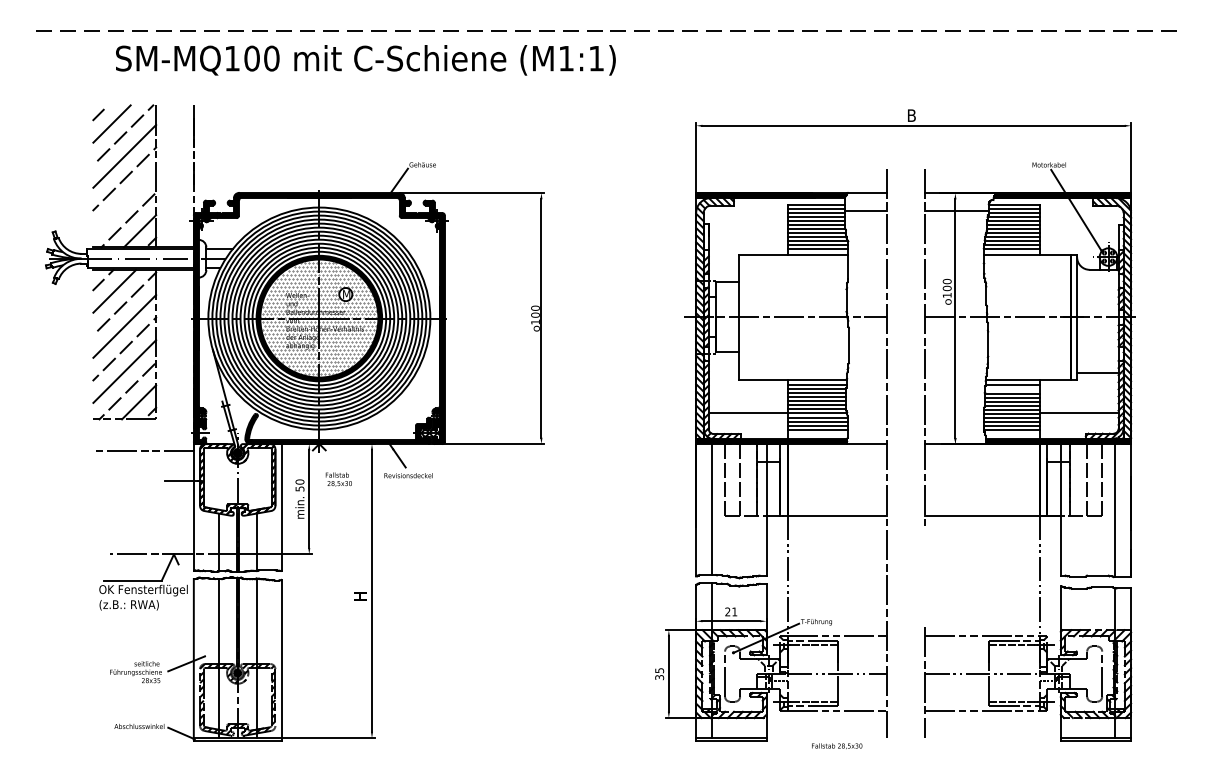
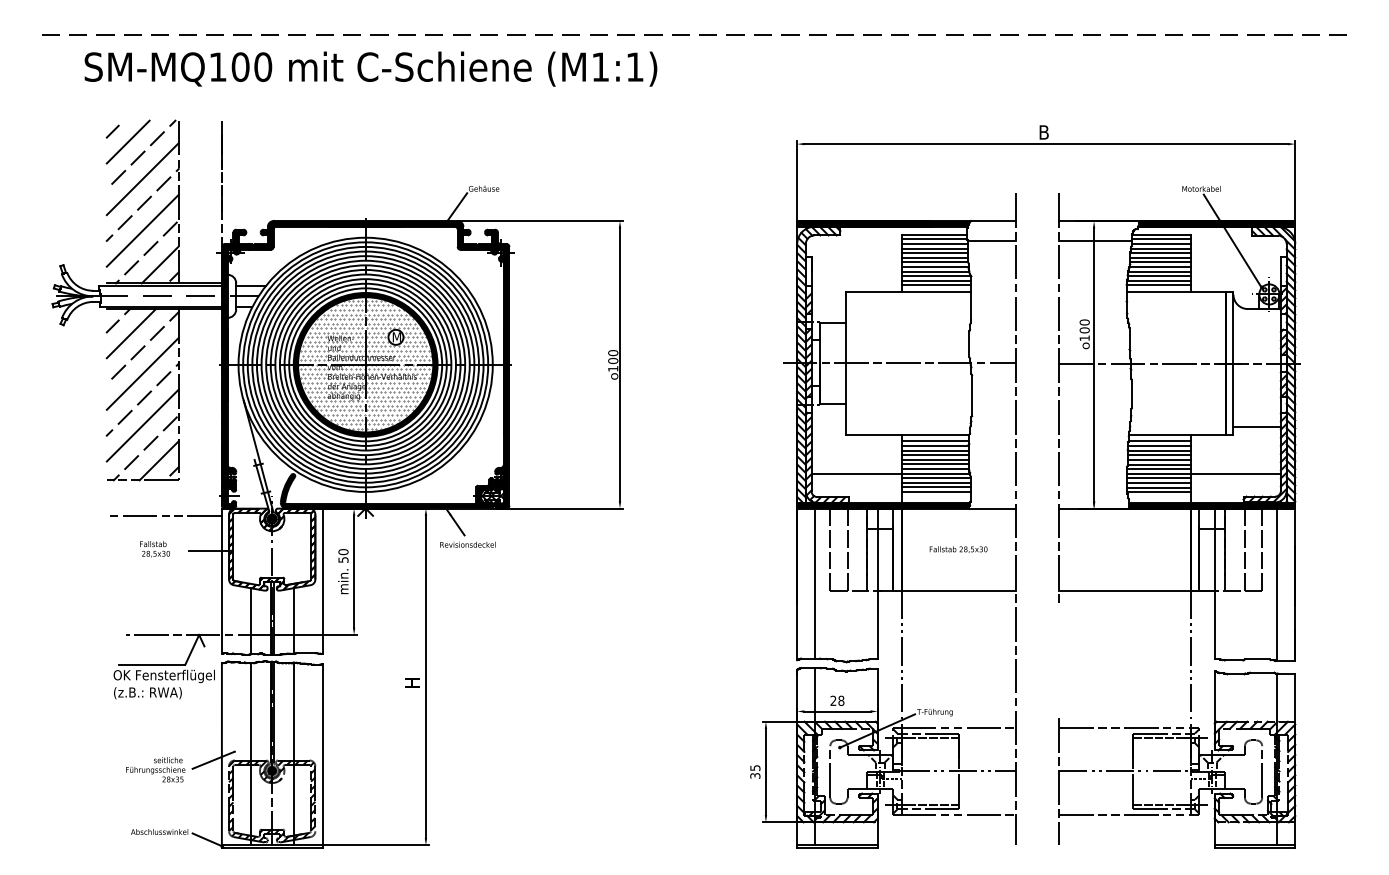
text: (365, 59) -> (370, 68), moved
line: (124, 201) -> (142, 230), added
line: (1012, 389) -> (1159, 446), added
text: (338, 479) -> (154, 549), moved
text: (734, 611) -> (841, 700), 21 -> 28
text: (837, 746) -> (958, 549), moved

